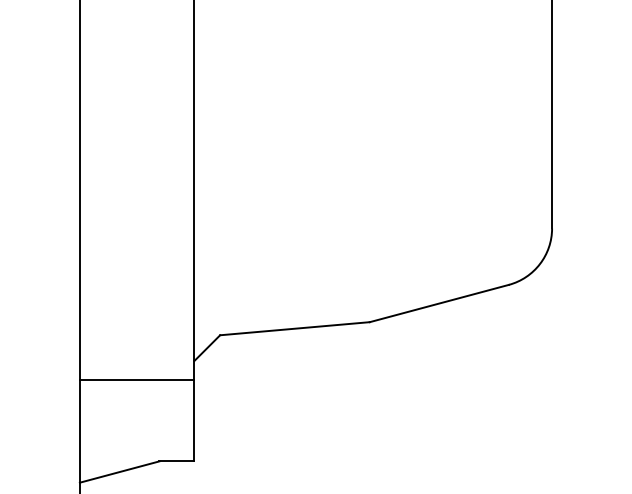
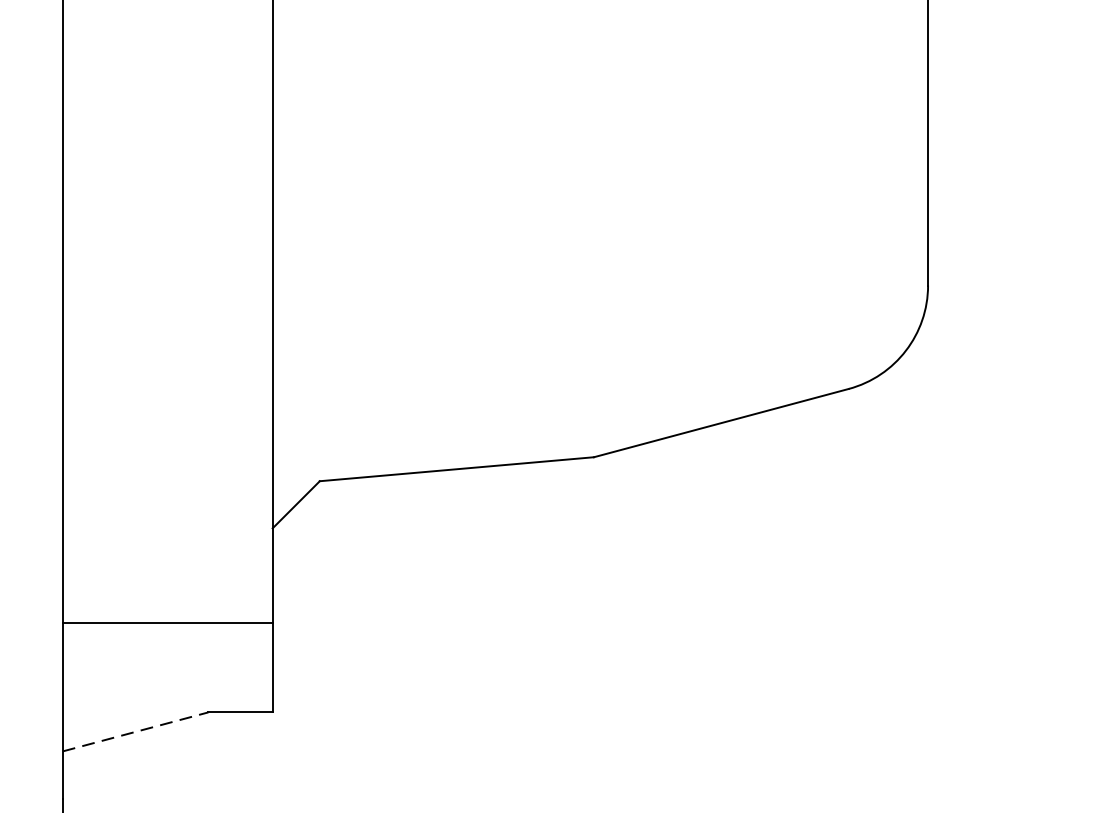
line: (136, 379) -> (166, 622), moved
line: (120, 471) -> (137, 730), solid -> dashed

